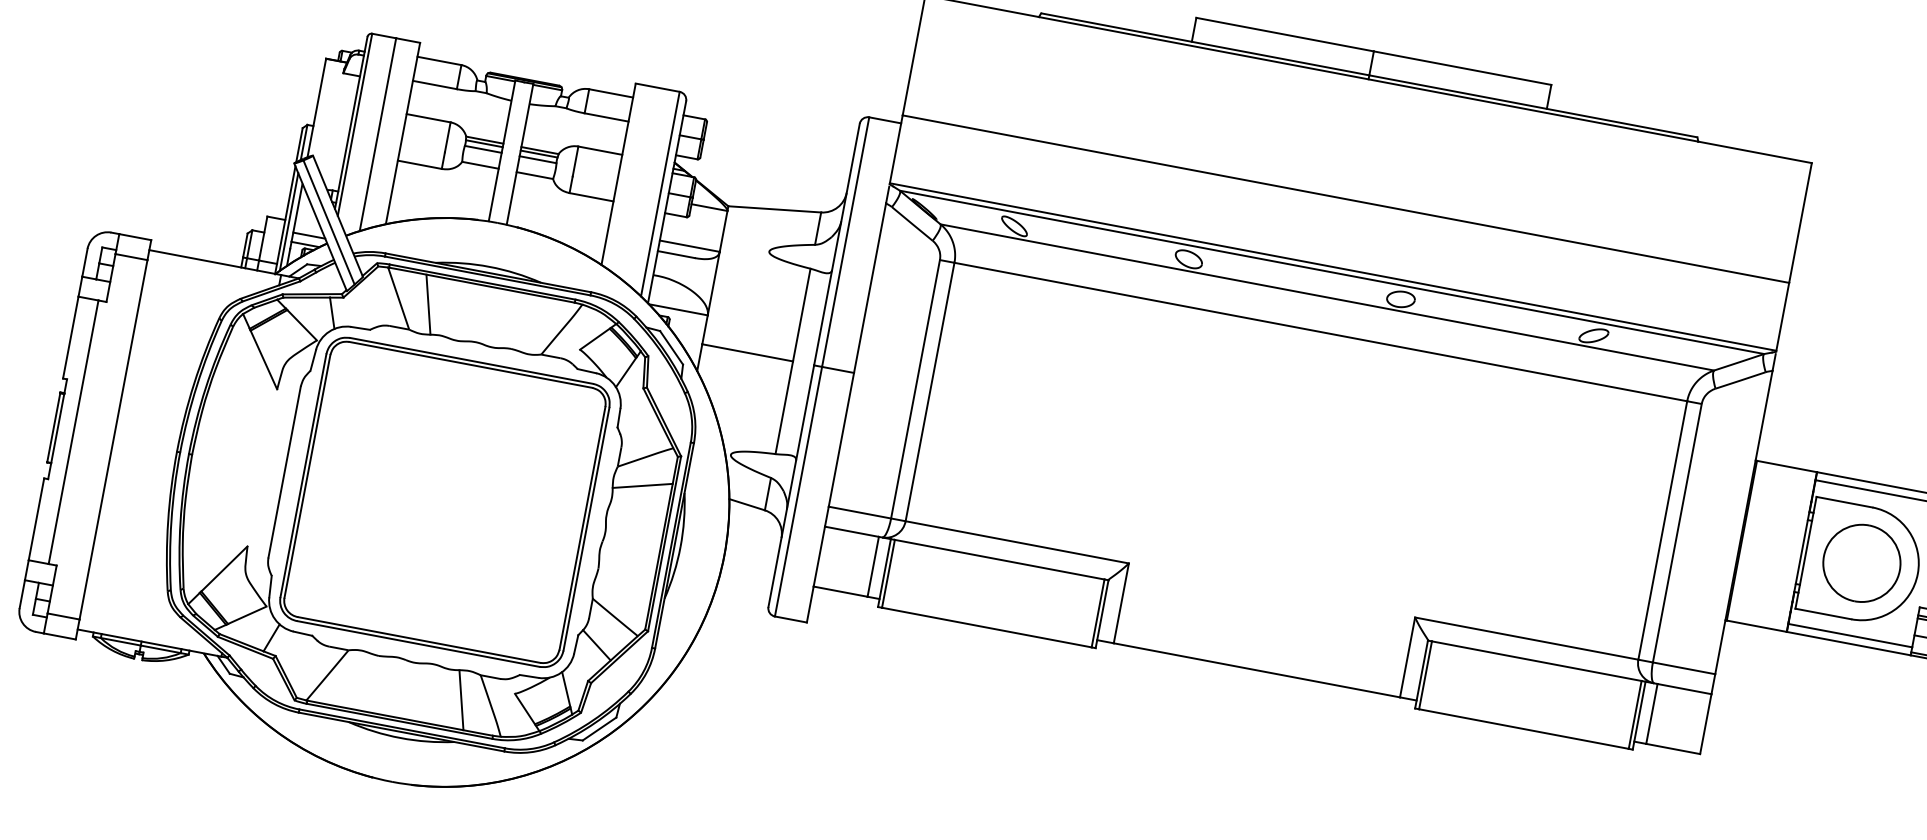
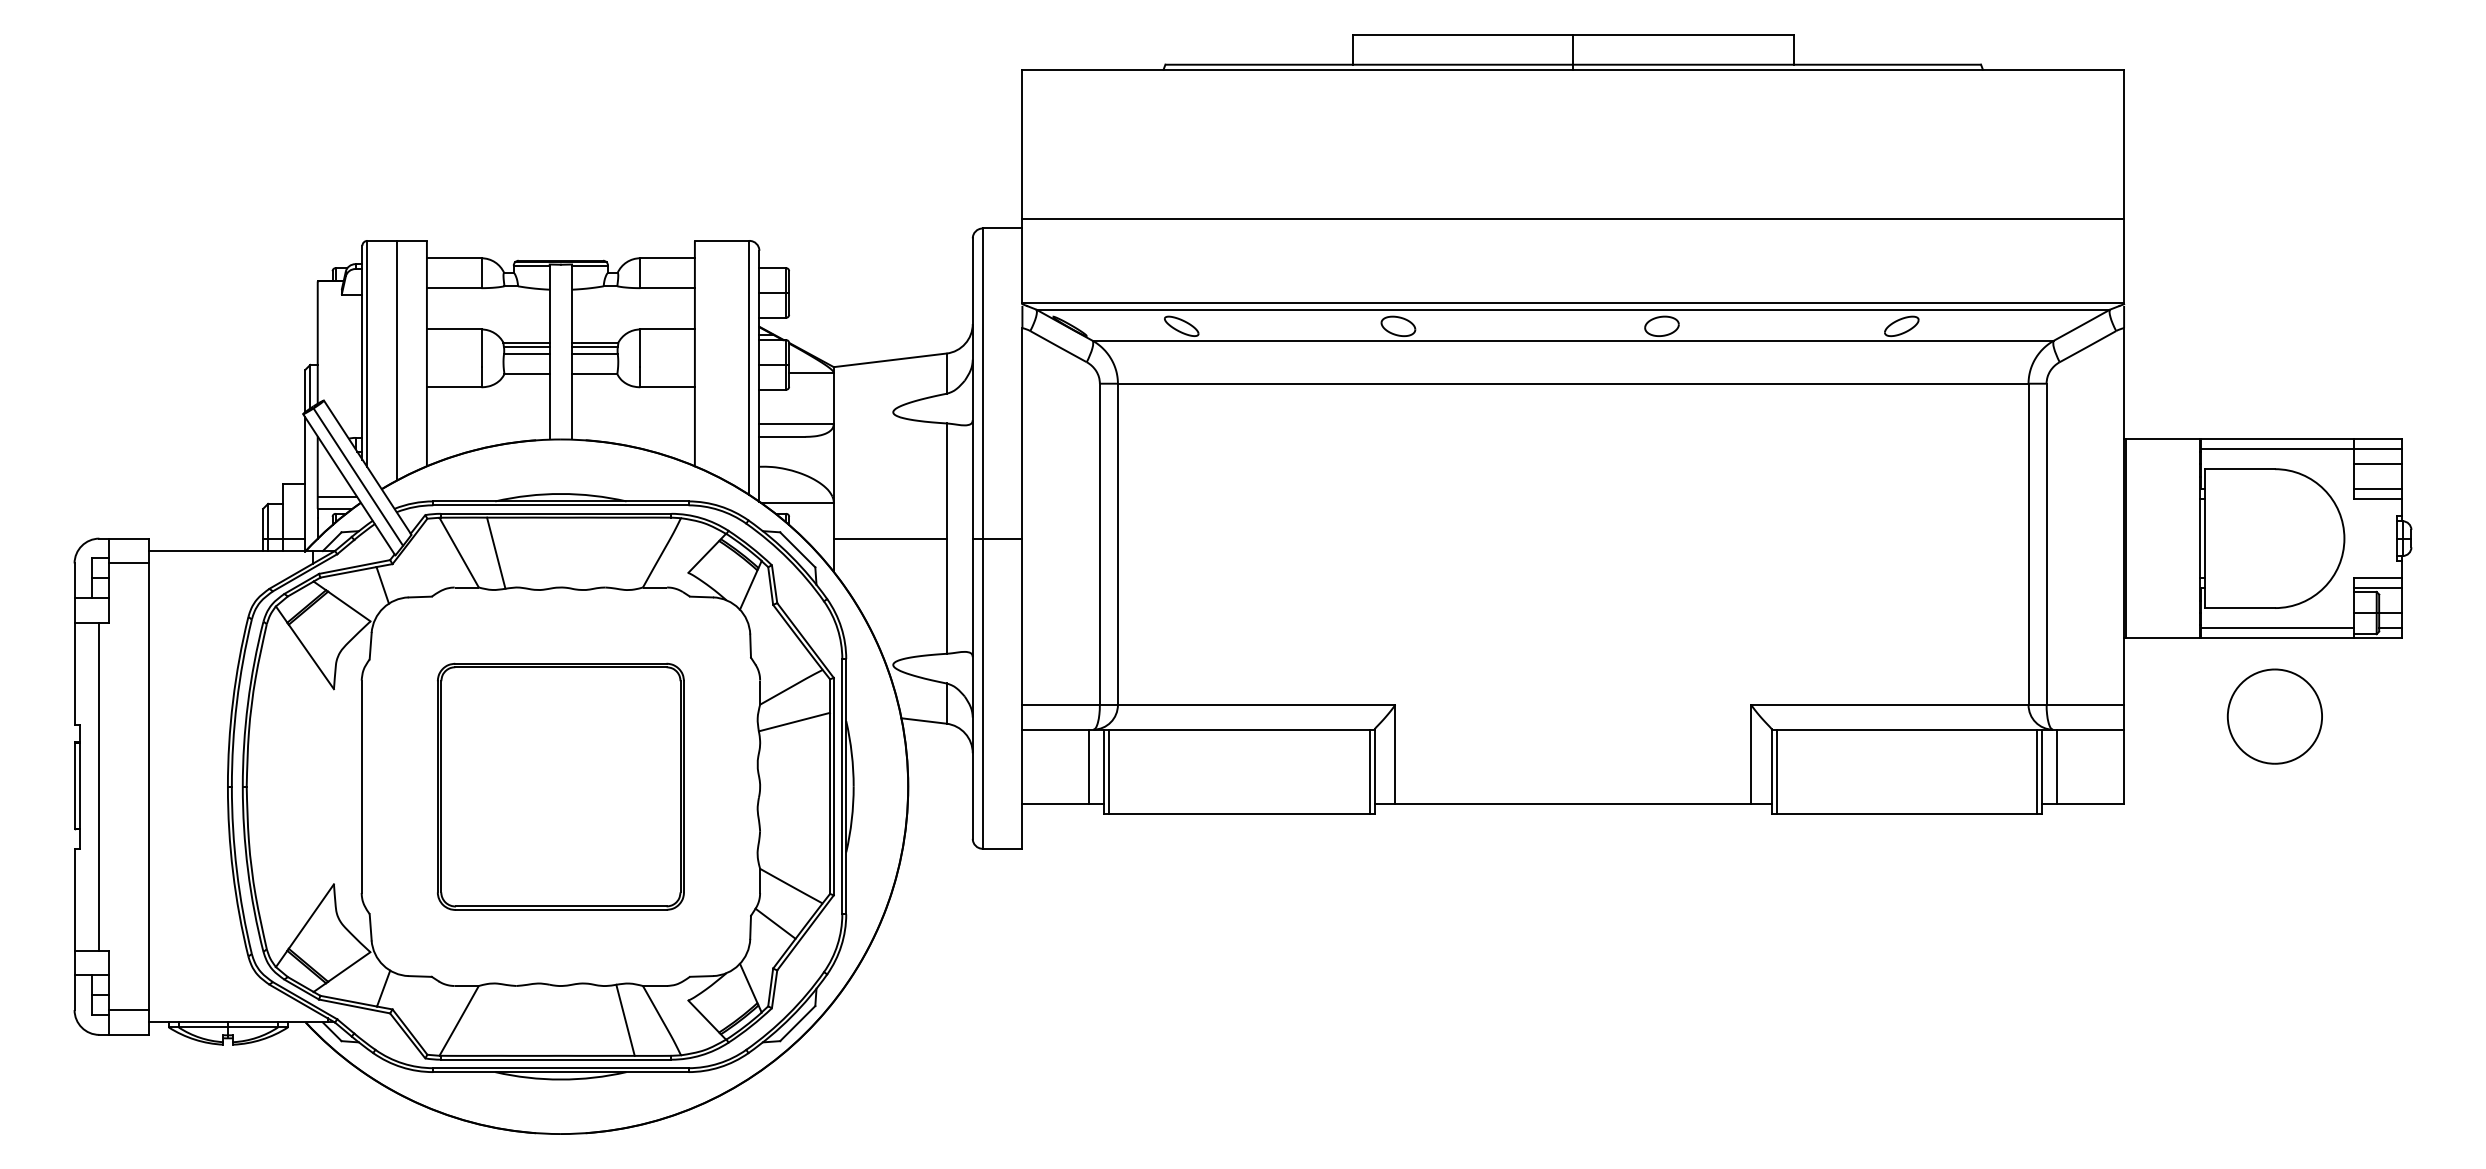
line: (289, 221) -> (310, 485), removed
part: (444, 502) -> (560, 786), size x0.7
part: (1861, 563) -> (2274, 716), moved

